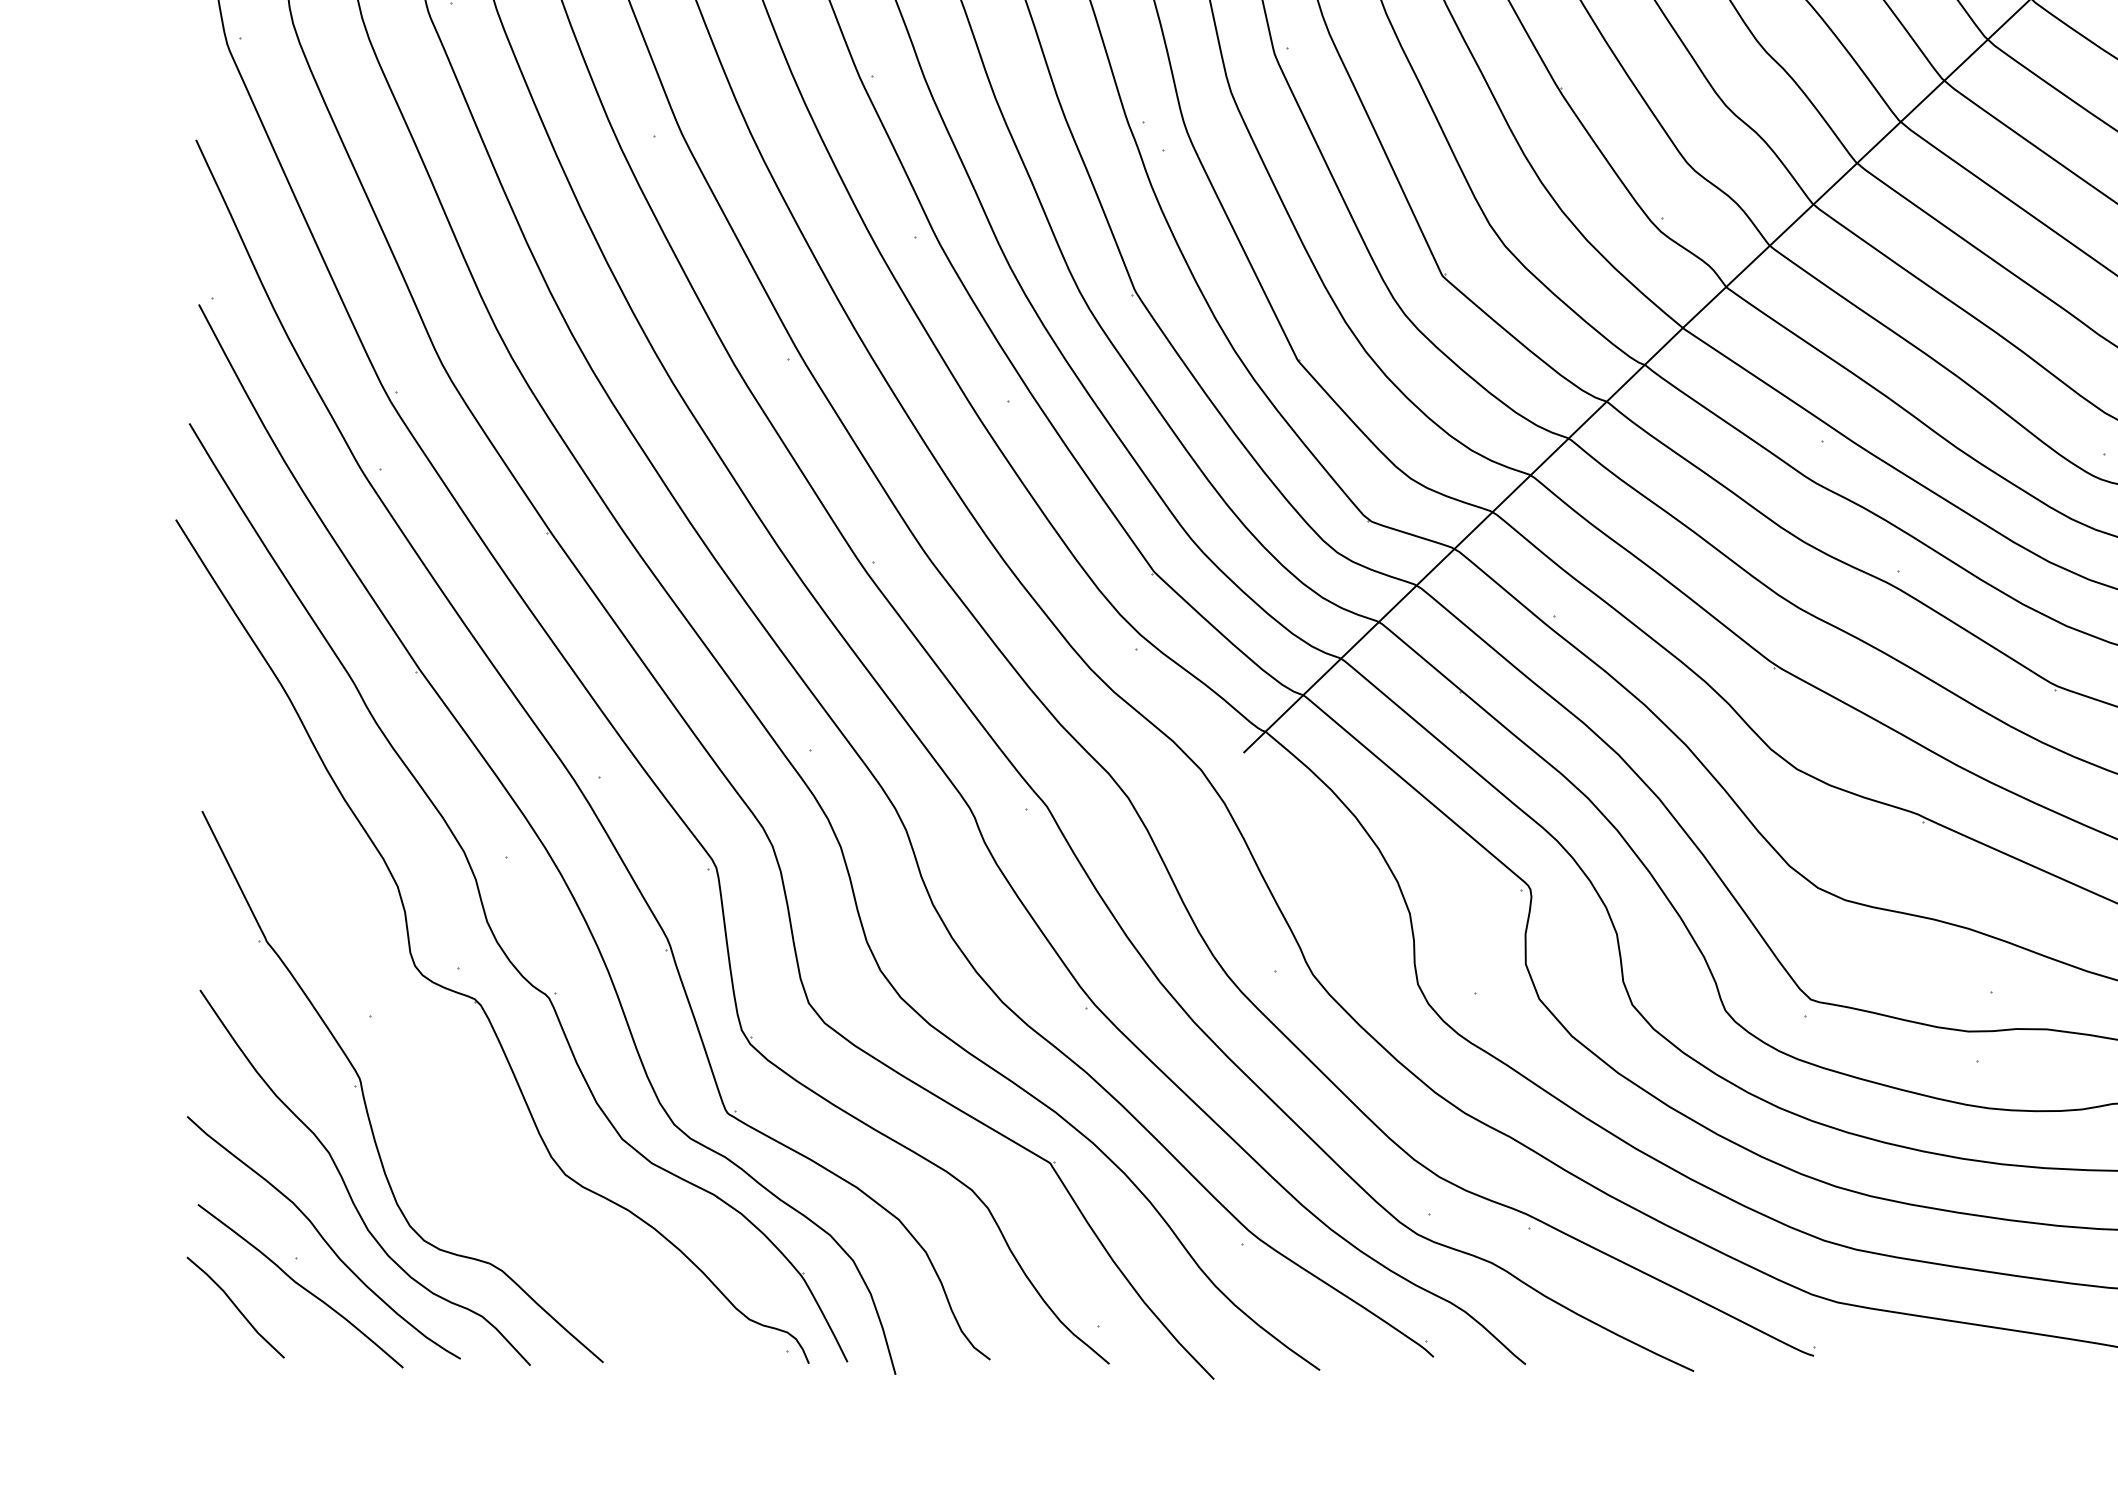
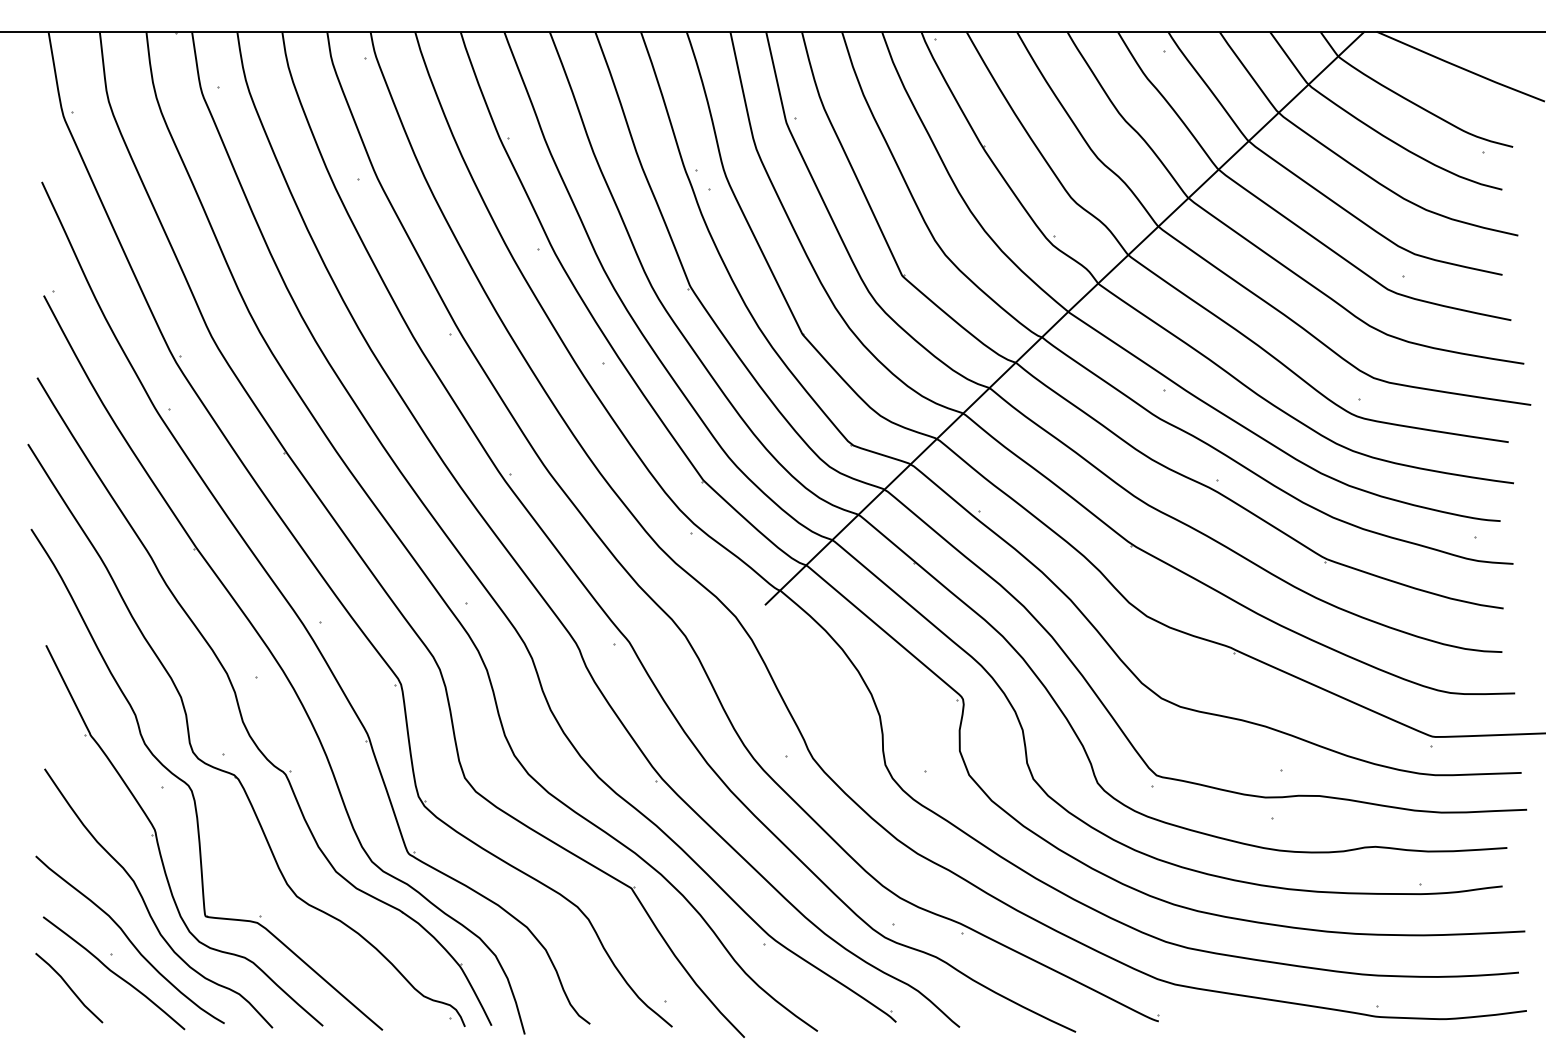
part: (411, 1015) -> (190, 786), added

